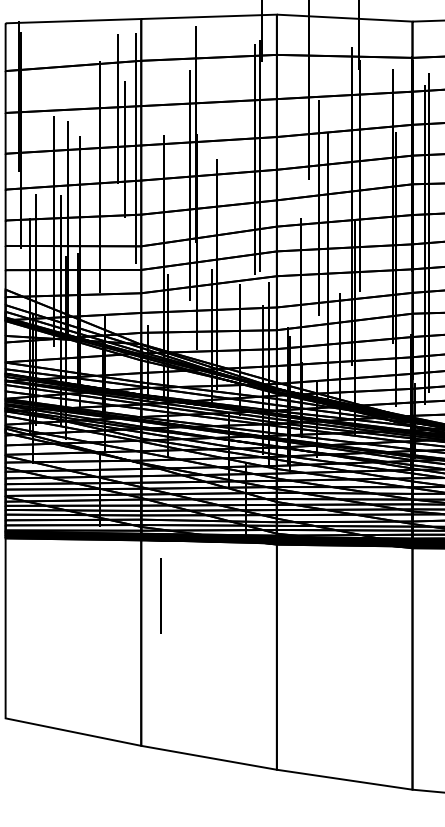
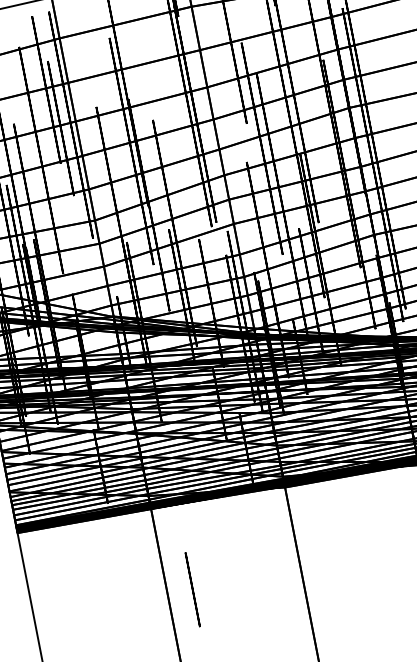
line: (160, 595) -> (192, 588), moved

